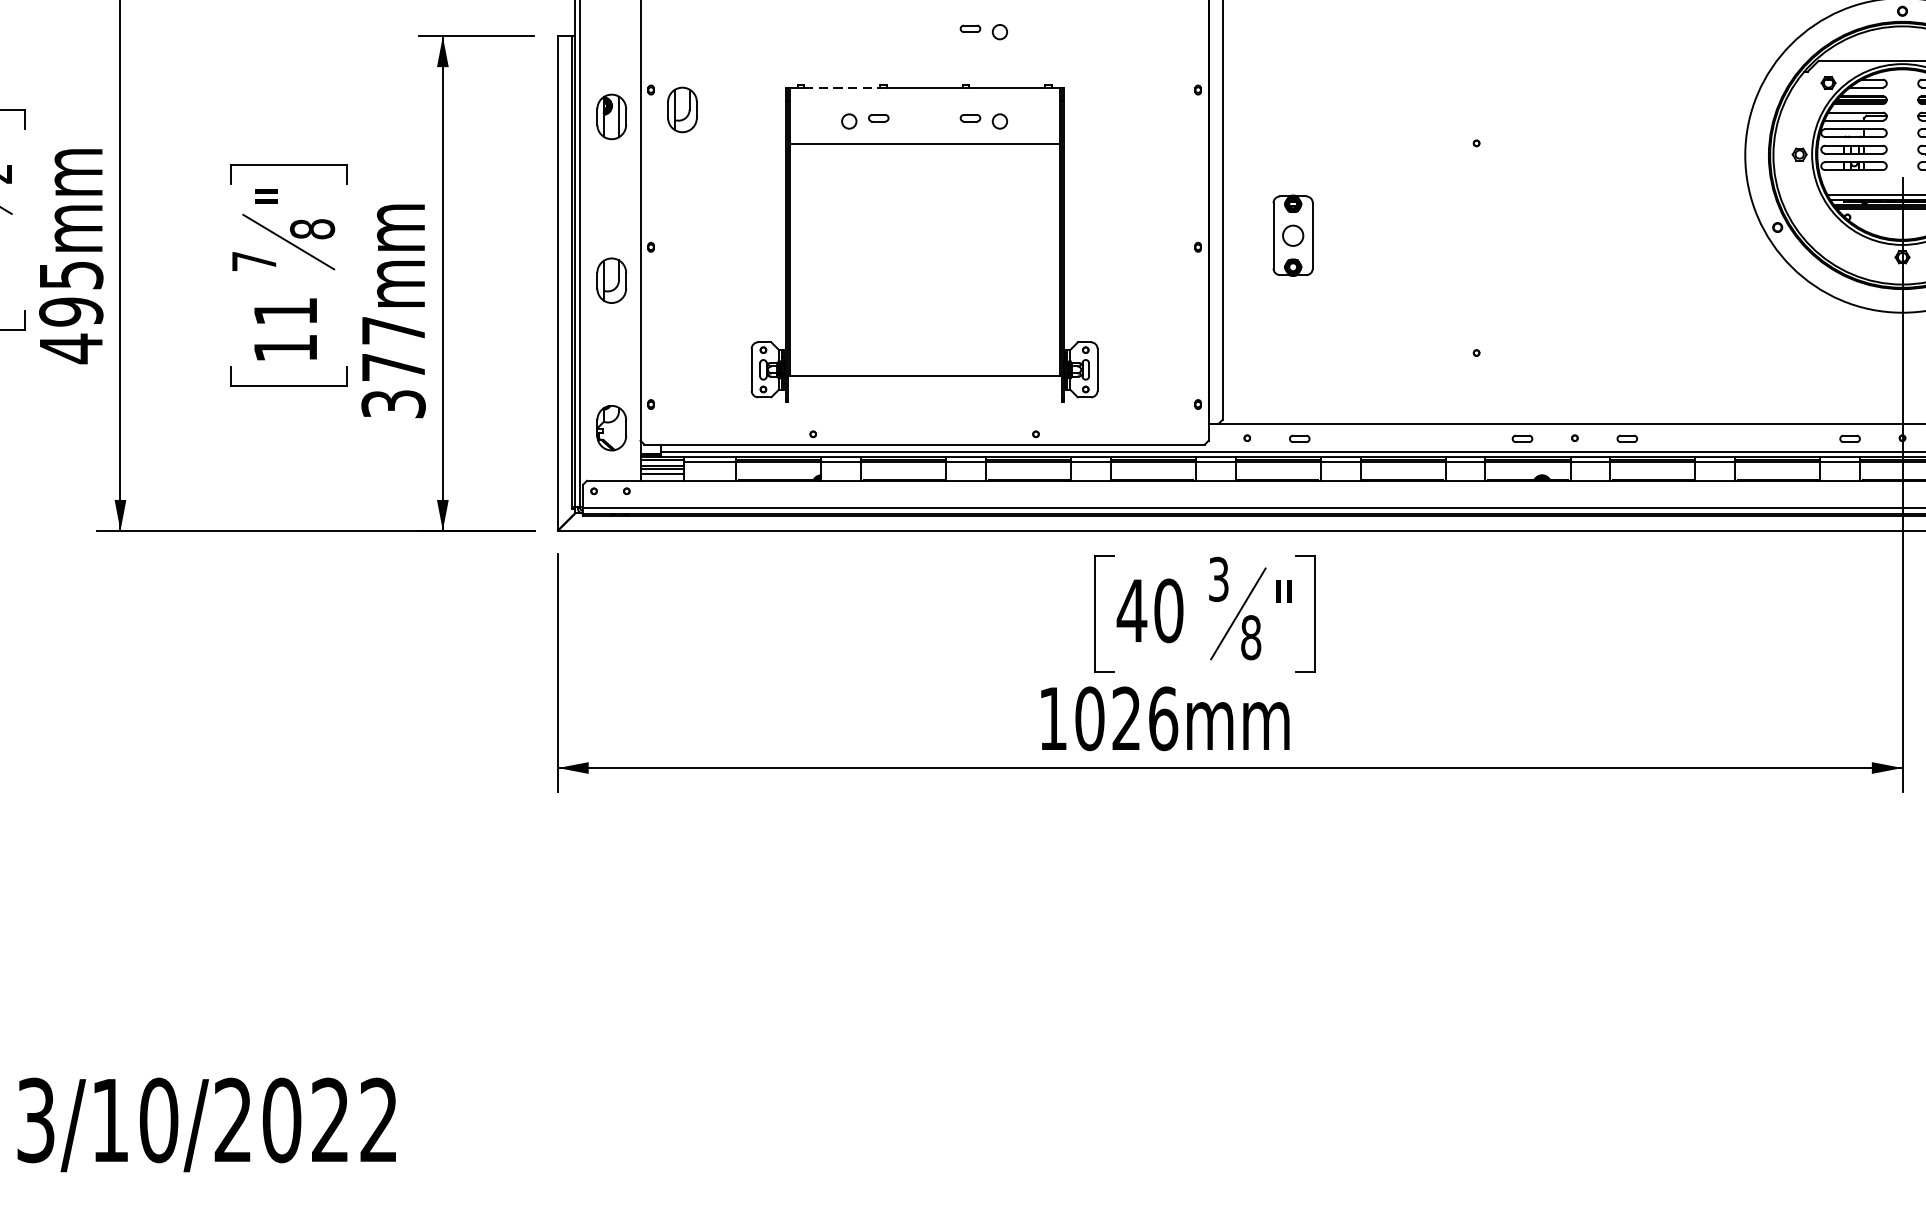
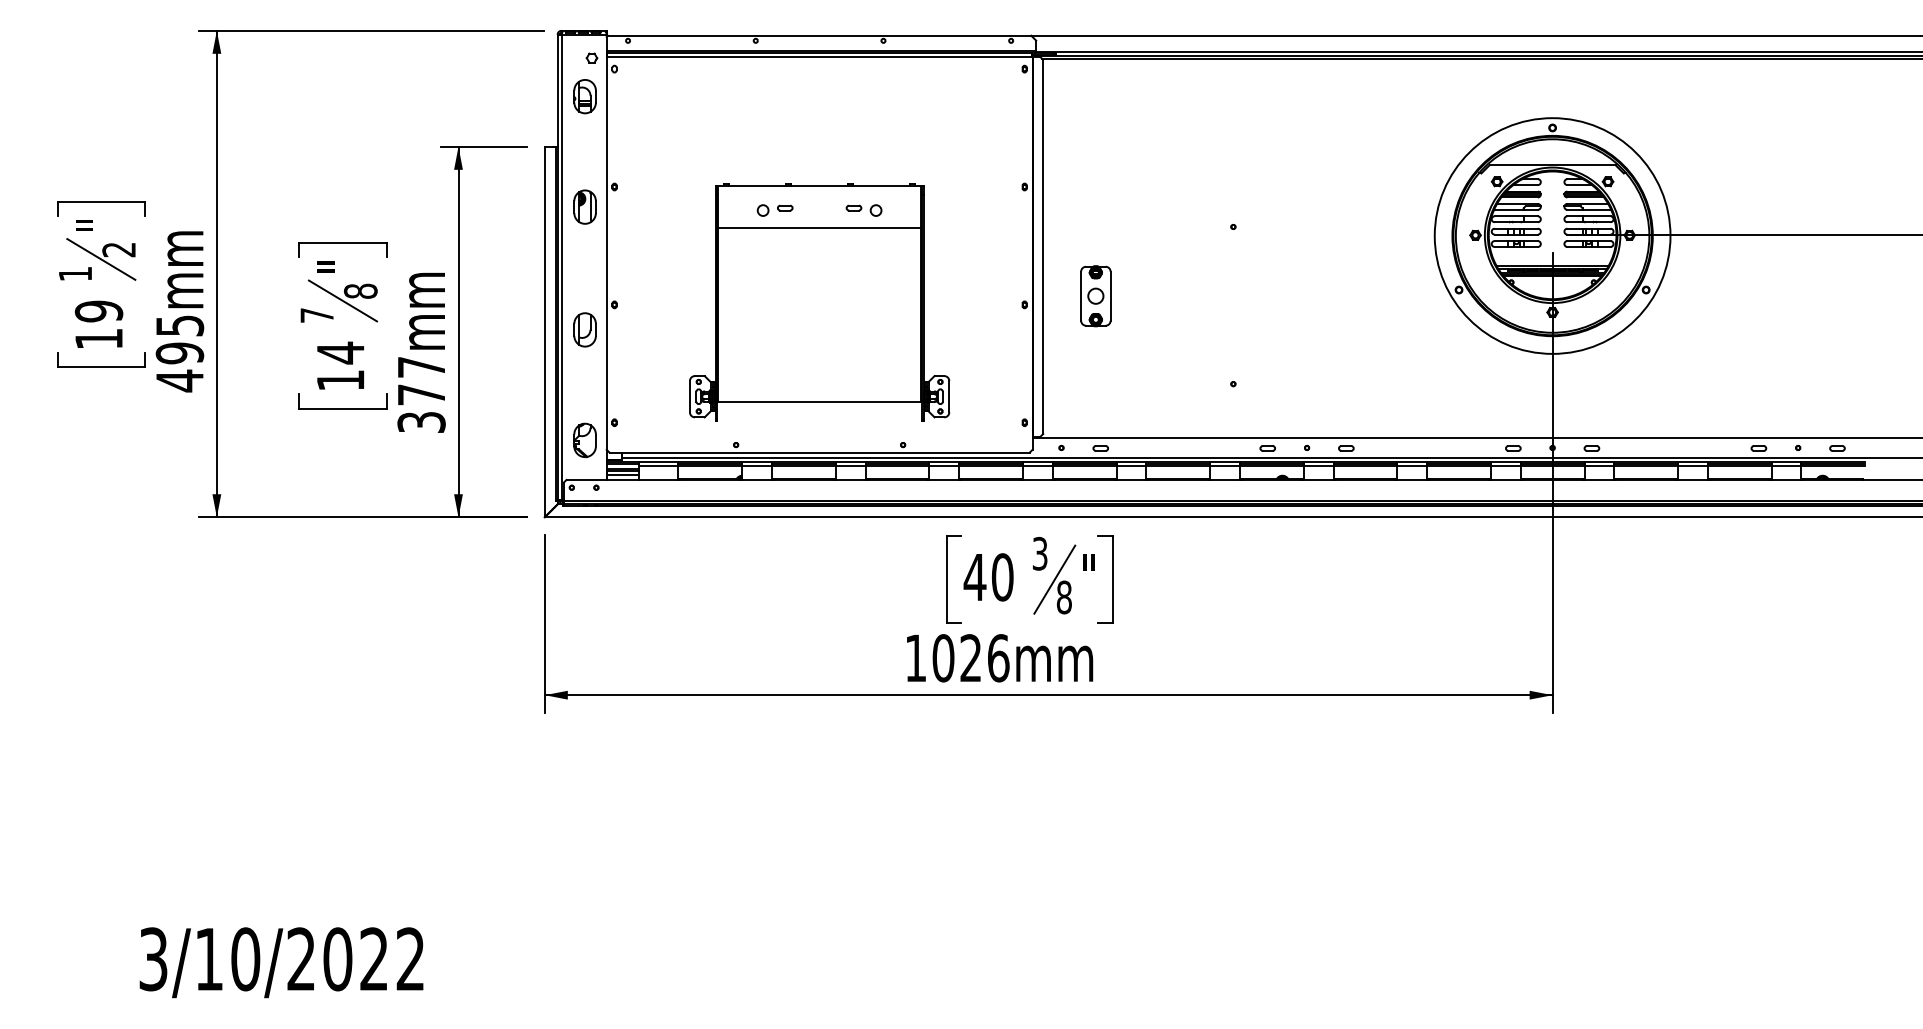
part: (983, 32) -> (863, 143), removed
line: (843, 88) -> (758, 185), dashed -> solid
part: (681, 109) -> (637, 201), removed
text: (285, 310) -> (340, 352), 11 -> 14

